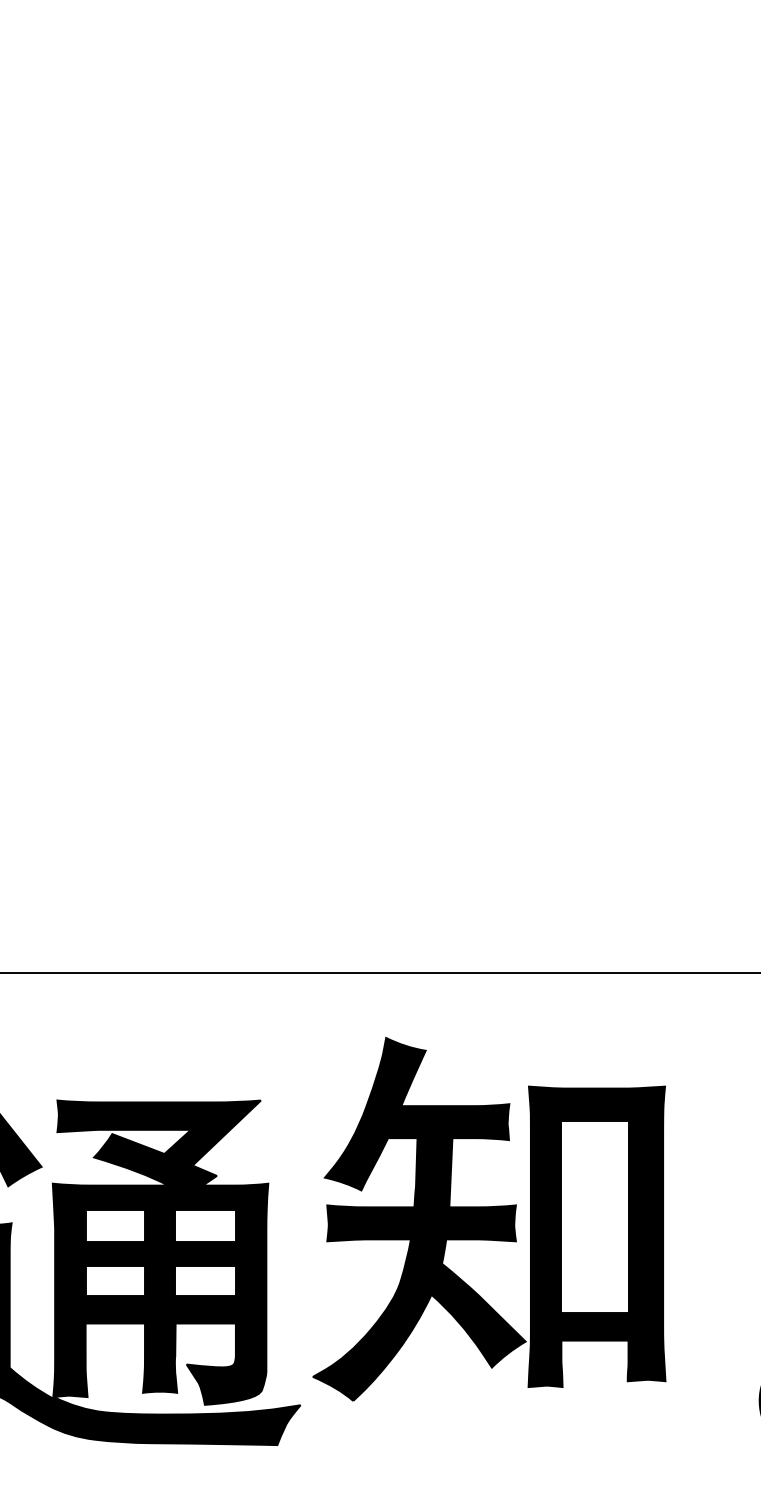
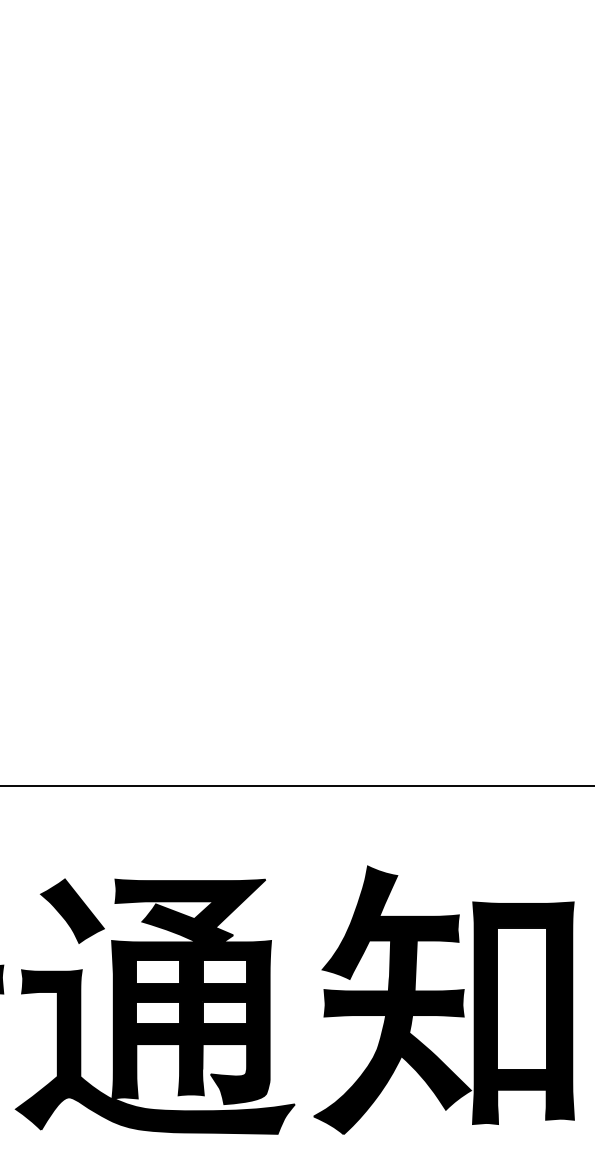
part: (488, 1218) -> (443, 999), moved

